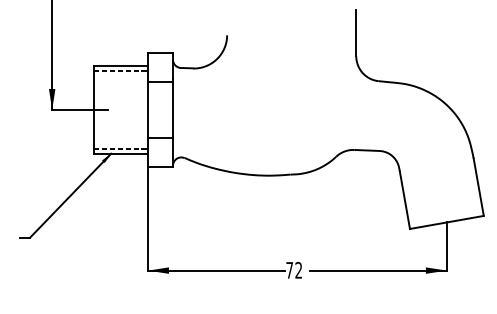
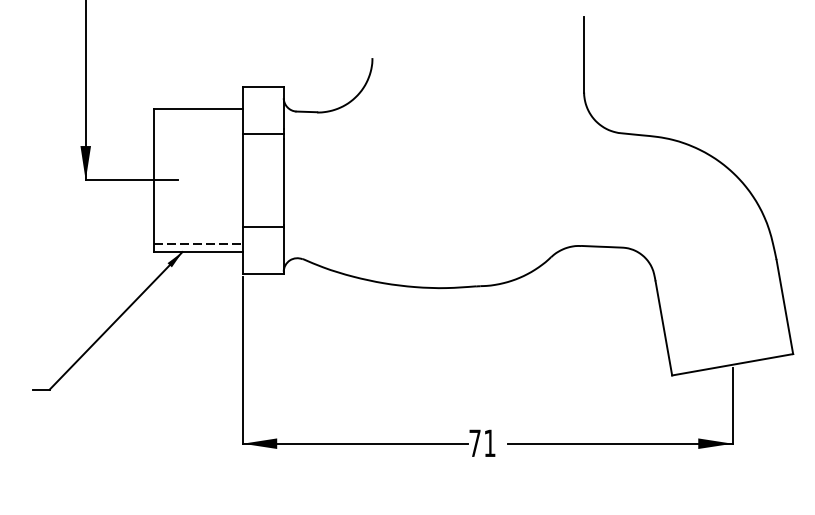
line: (120, 71) -> (197, 117), removed
text: (298, 269) -> (489, 441), 72 -> 71

